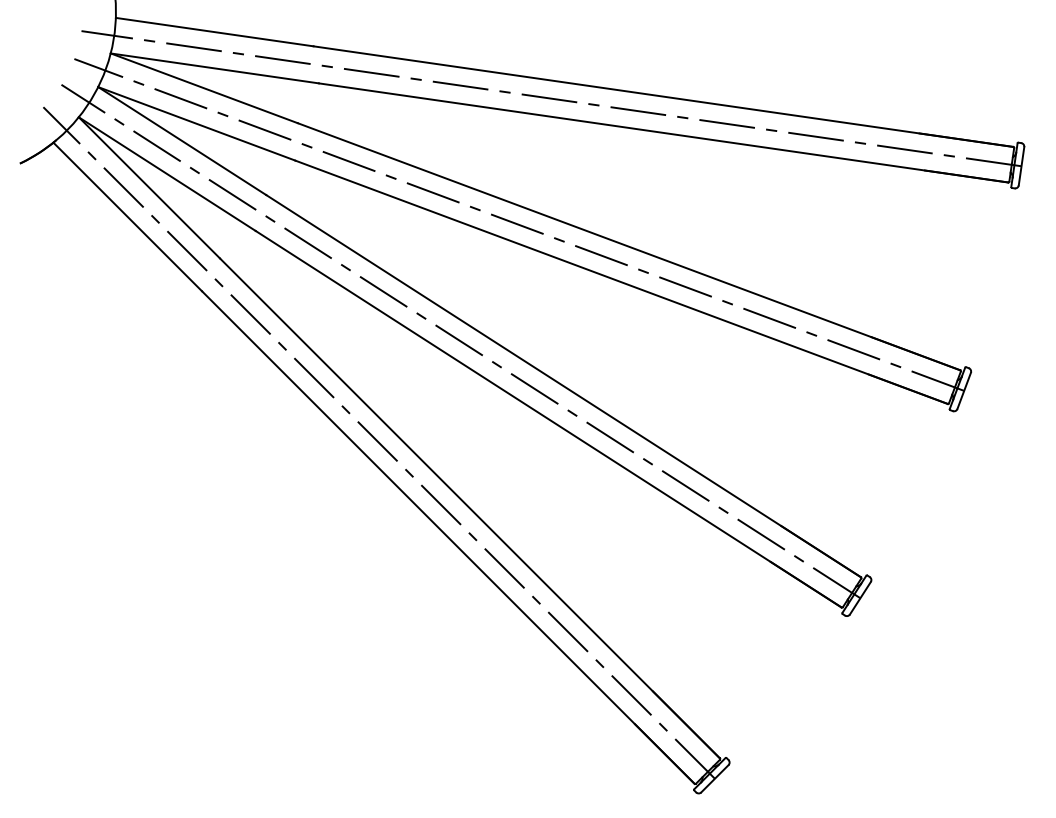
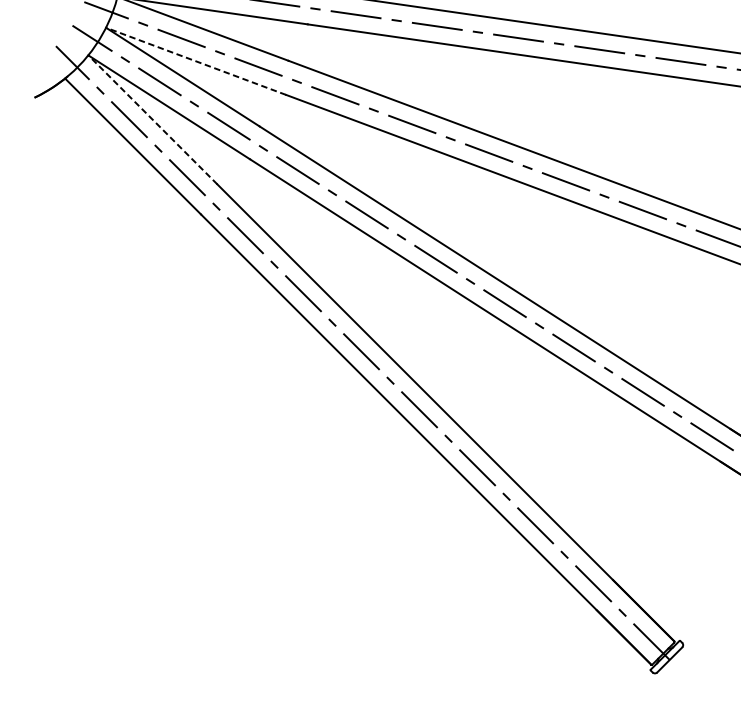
line: (196, 123) -> (195, 61), solid -> dashed
line: (149, 187) -> (152, 119), solid -> dashed

